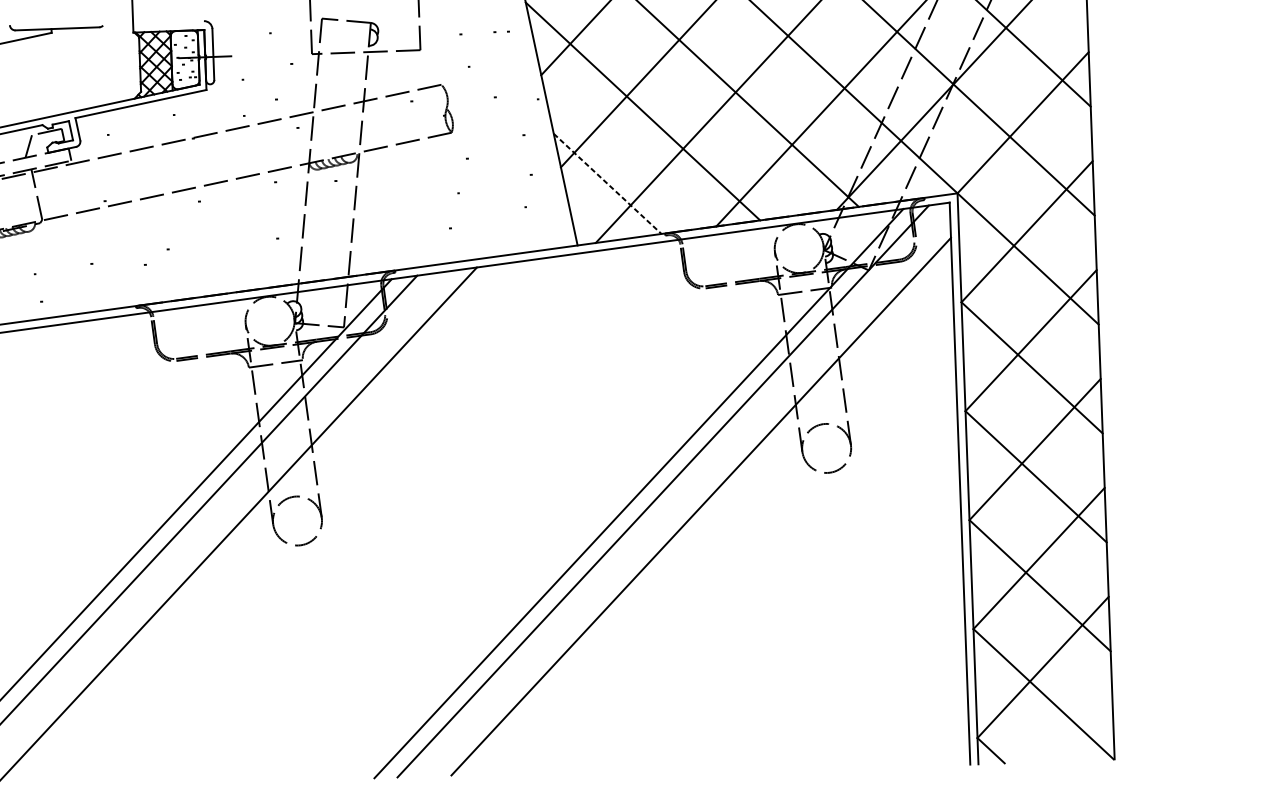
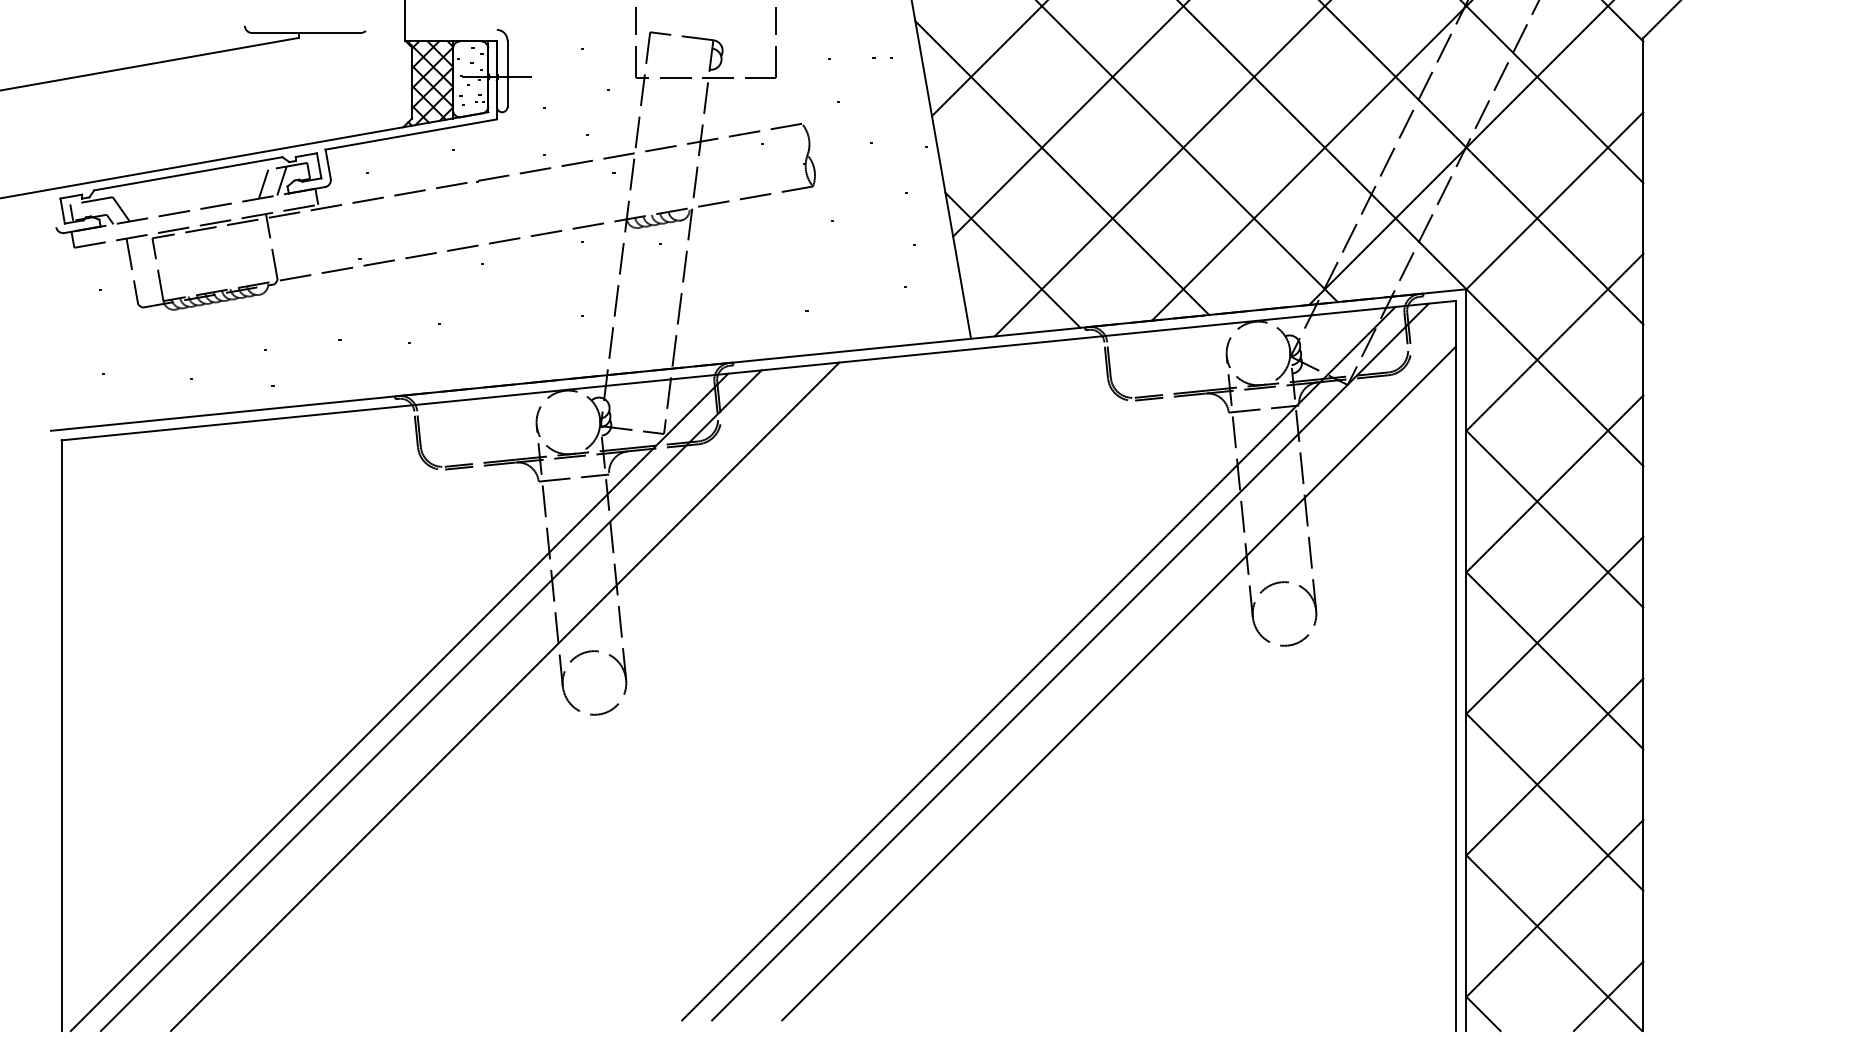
line: (42, 143) -> (281, 180), added
line: (608, 184) -> (1013, 260), dashed -> solid
line: (1086, 733) -> (1608, 996), added

